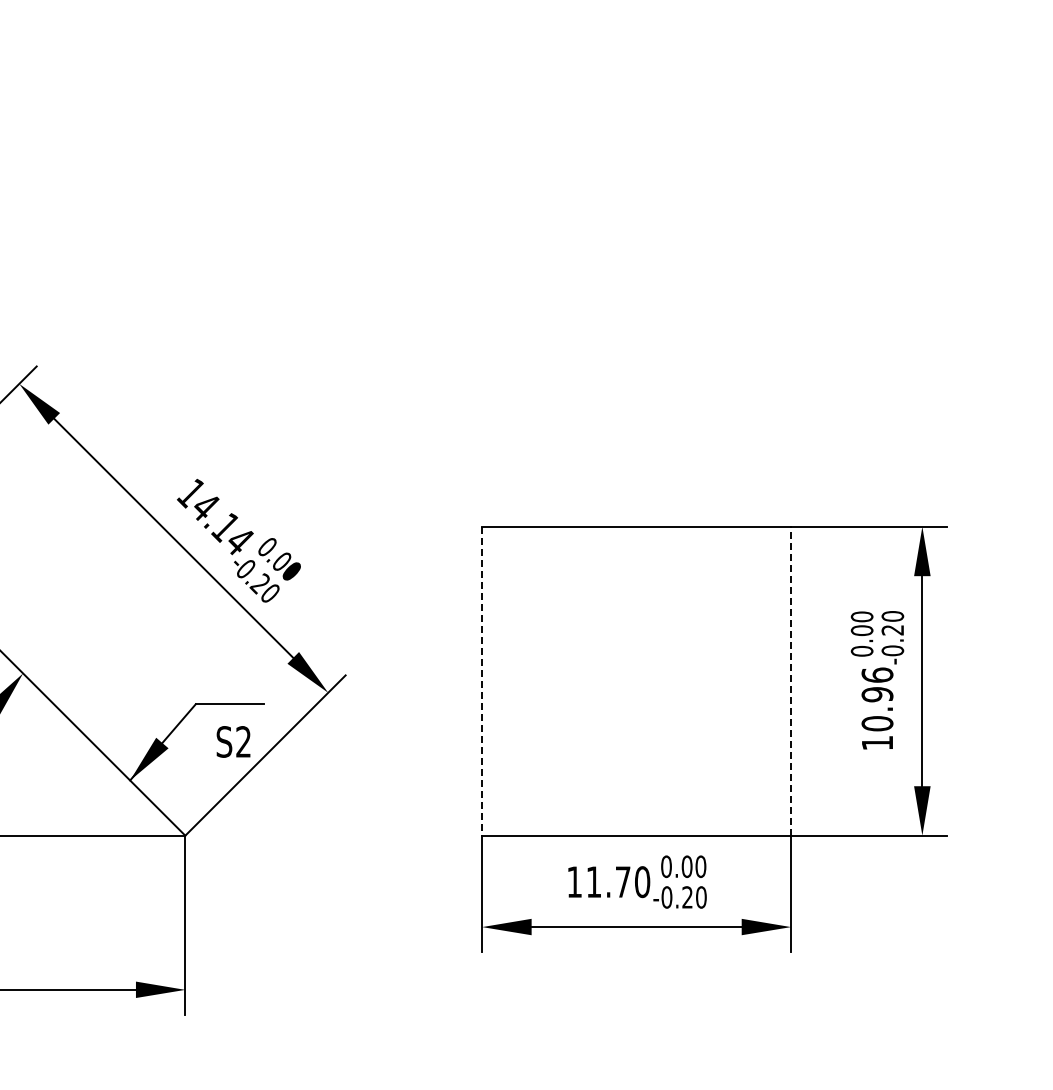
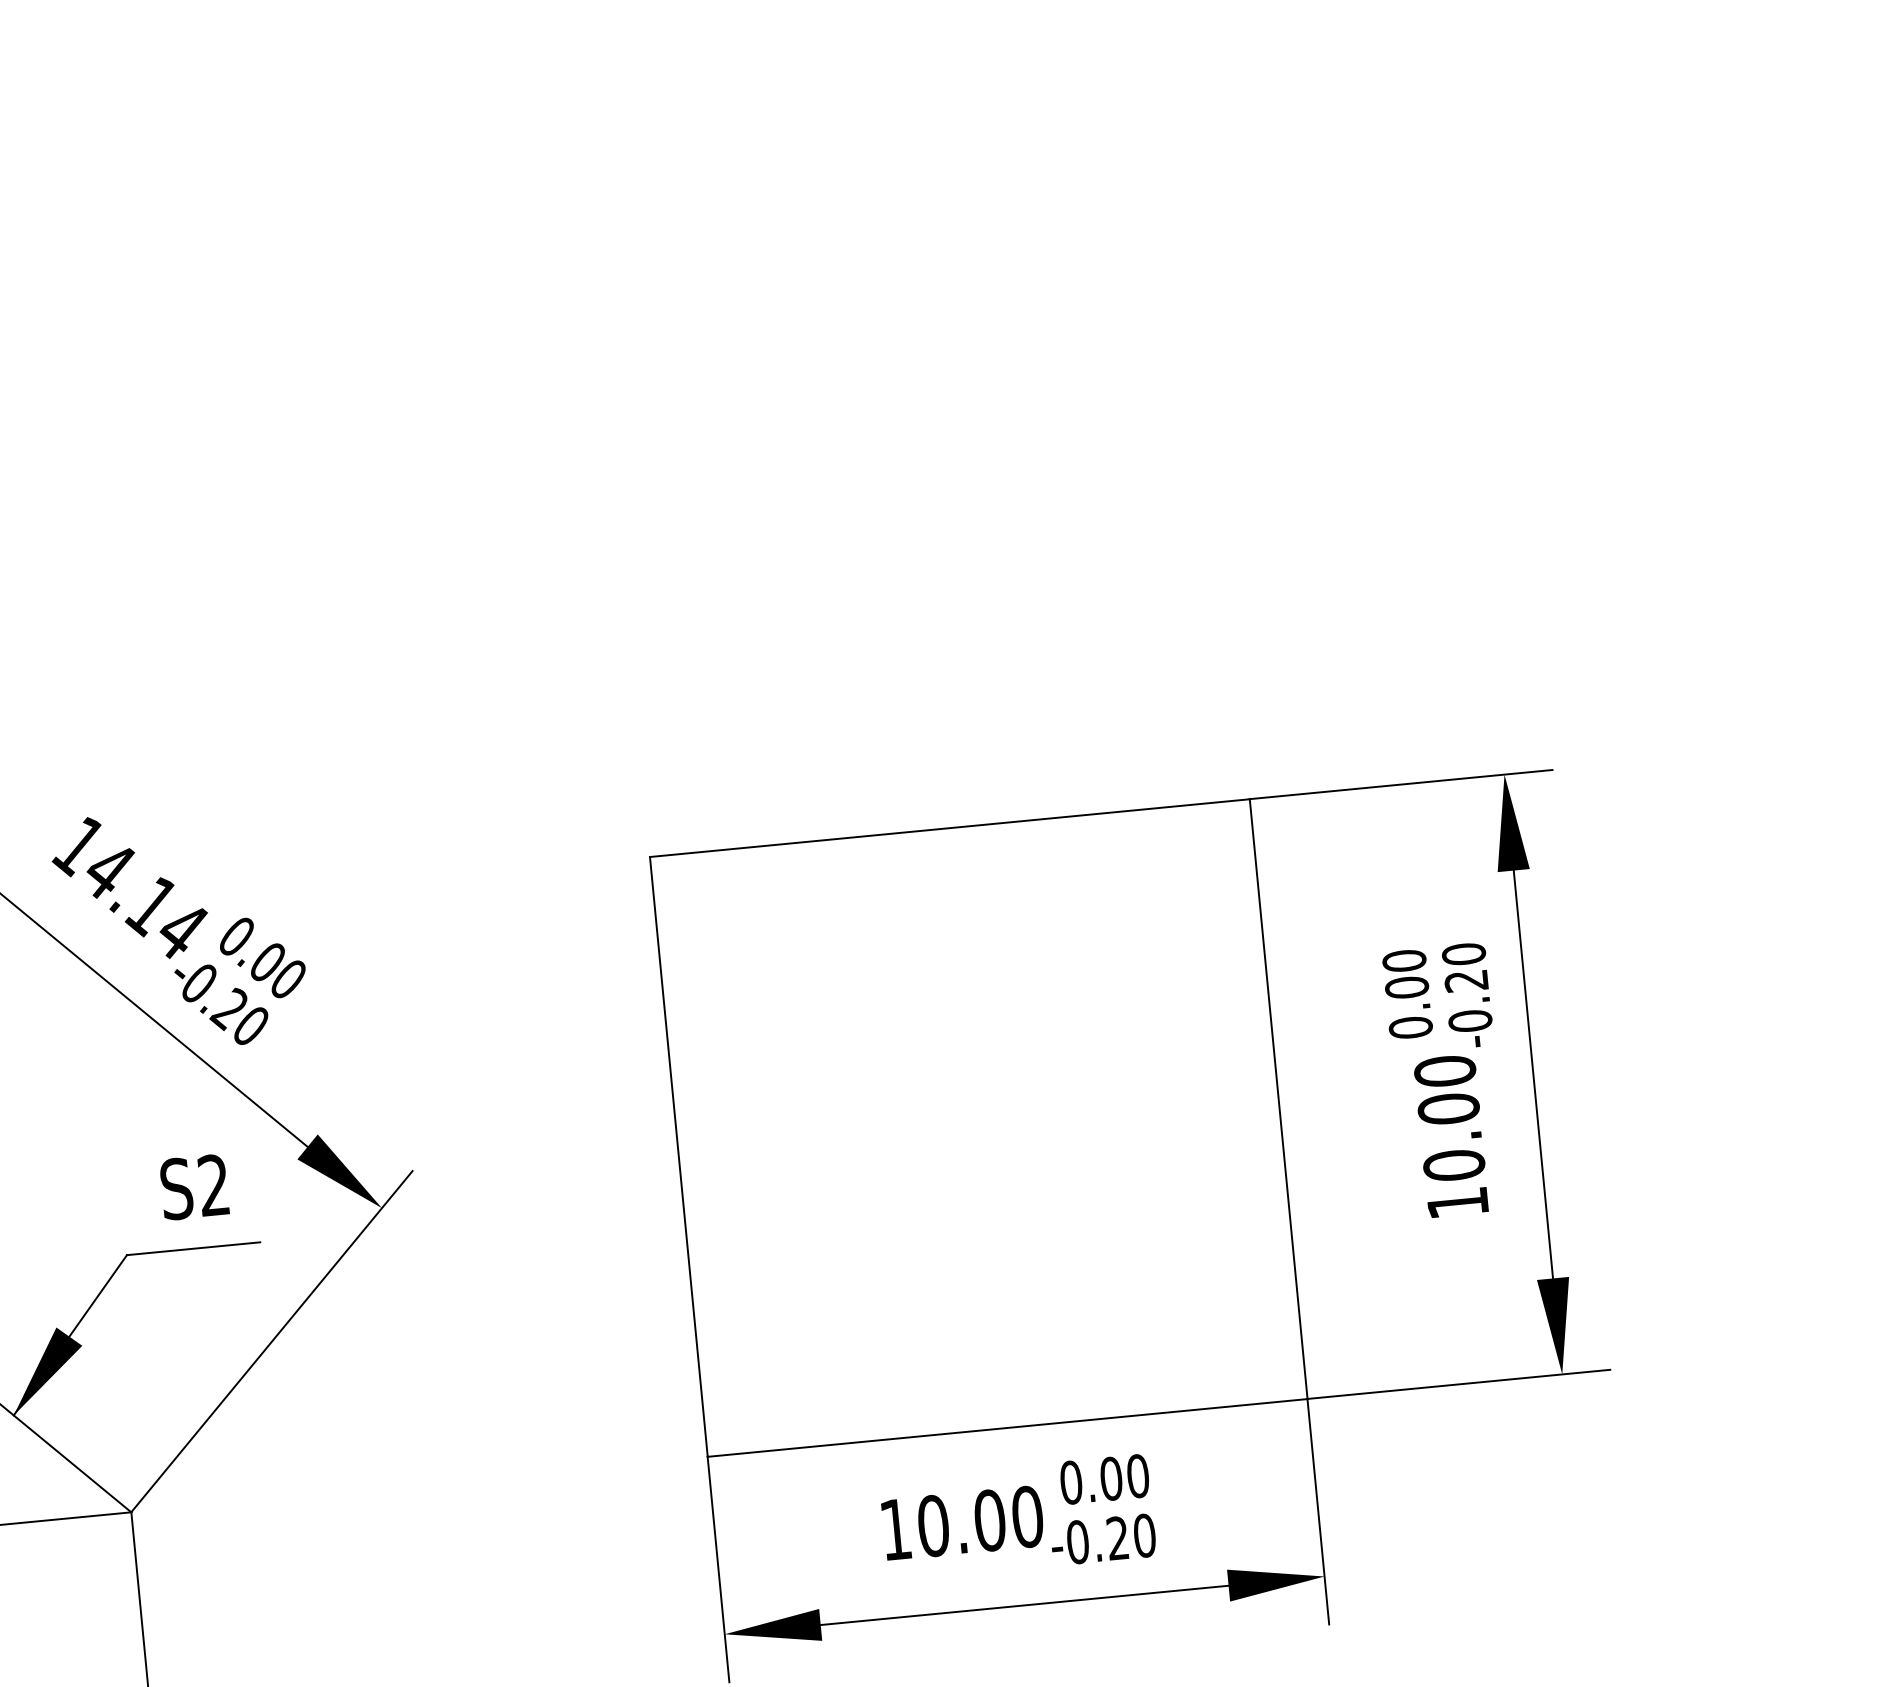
line: (791, 680) -> (1279, 1097), dashed -> solid
line: (482, 681) -> (679, 1157), dashed -> solid
text: (877, 684) -> (1446, 1089), 10.96 -> 10.00
text: (233, 741) -> (194, 1186), moved
text: (608, 882) -> (961, 1524), 11.70 -> 10.00

